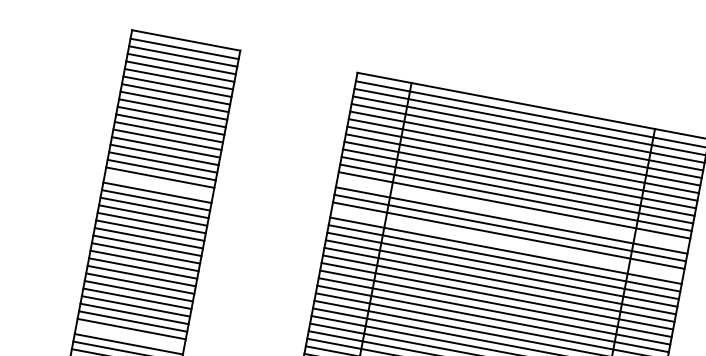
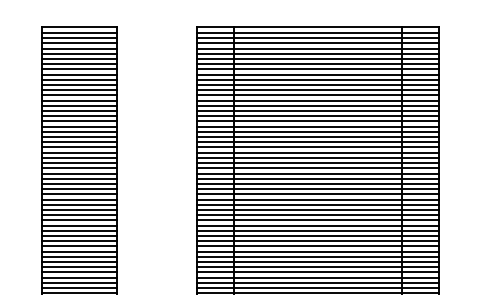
line: (159, 185) -> (79, 126), added
line: (512, 212) -> (317, 100), added
line: (506, 243) -> (317, 121), added
line: (130, 336) -> (79, 230), added

